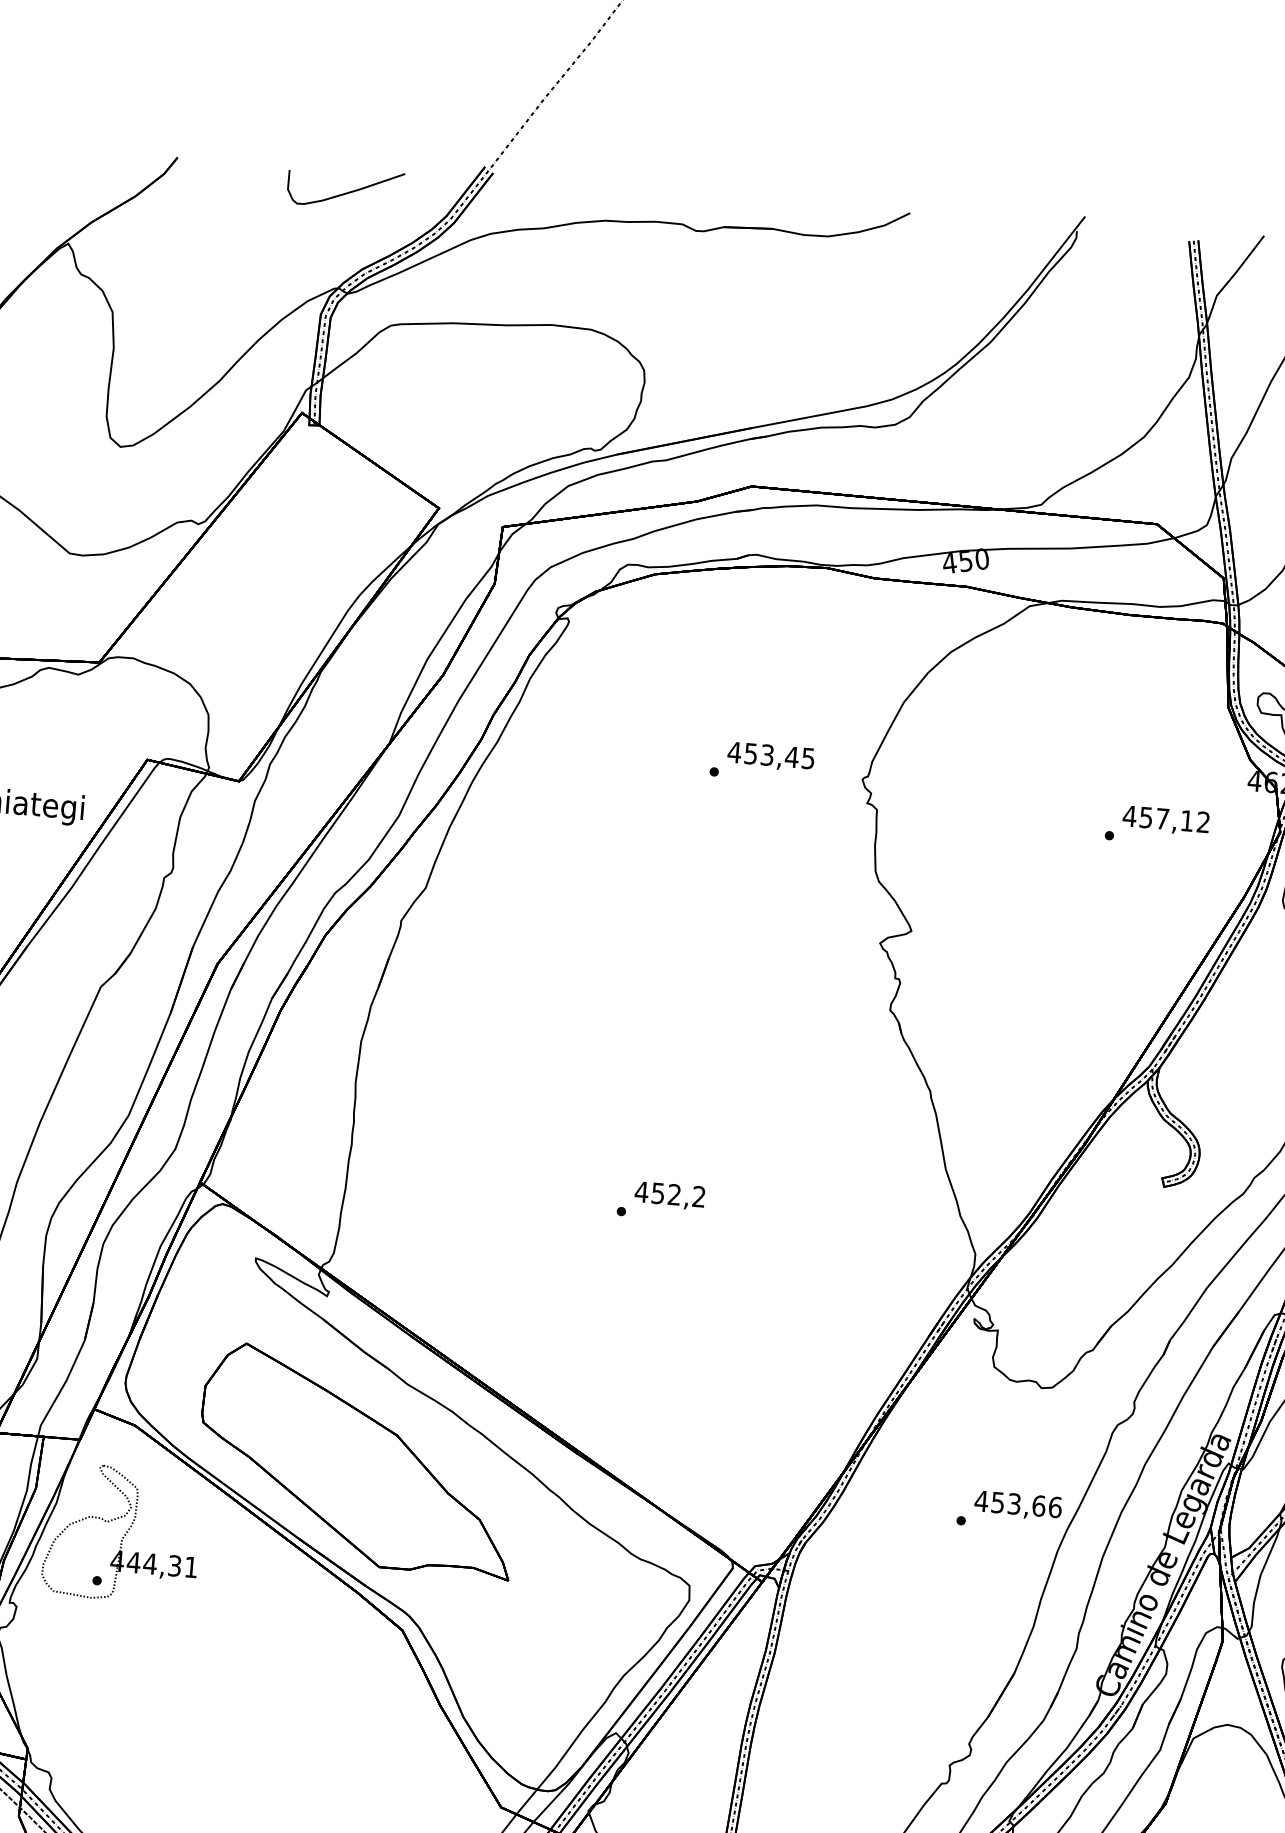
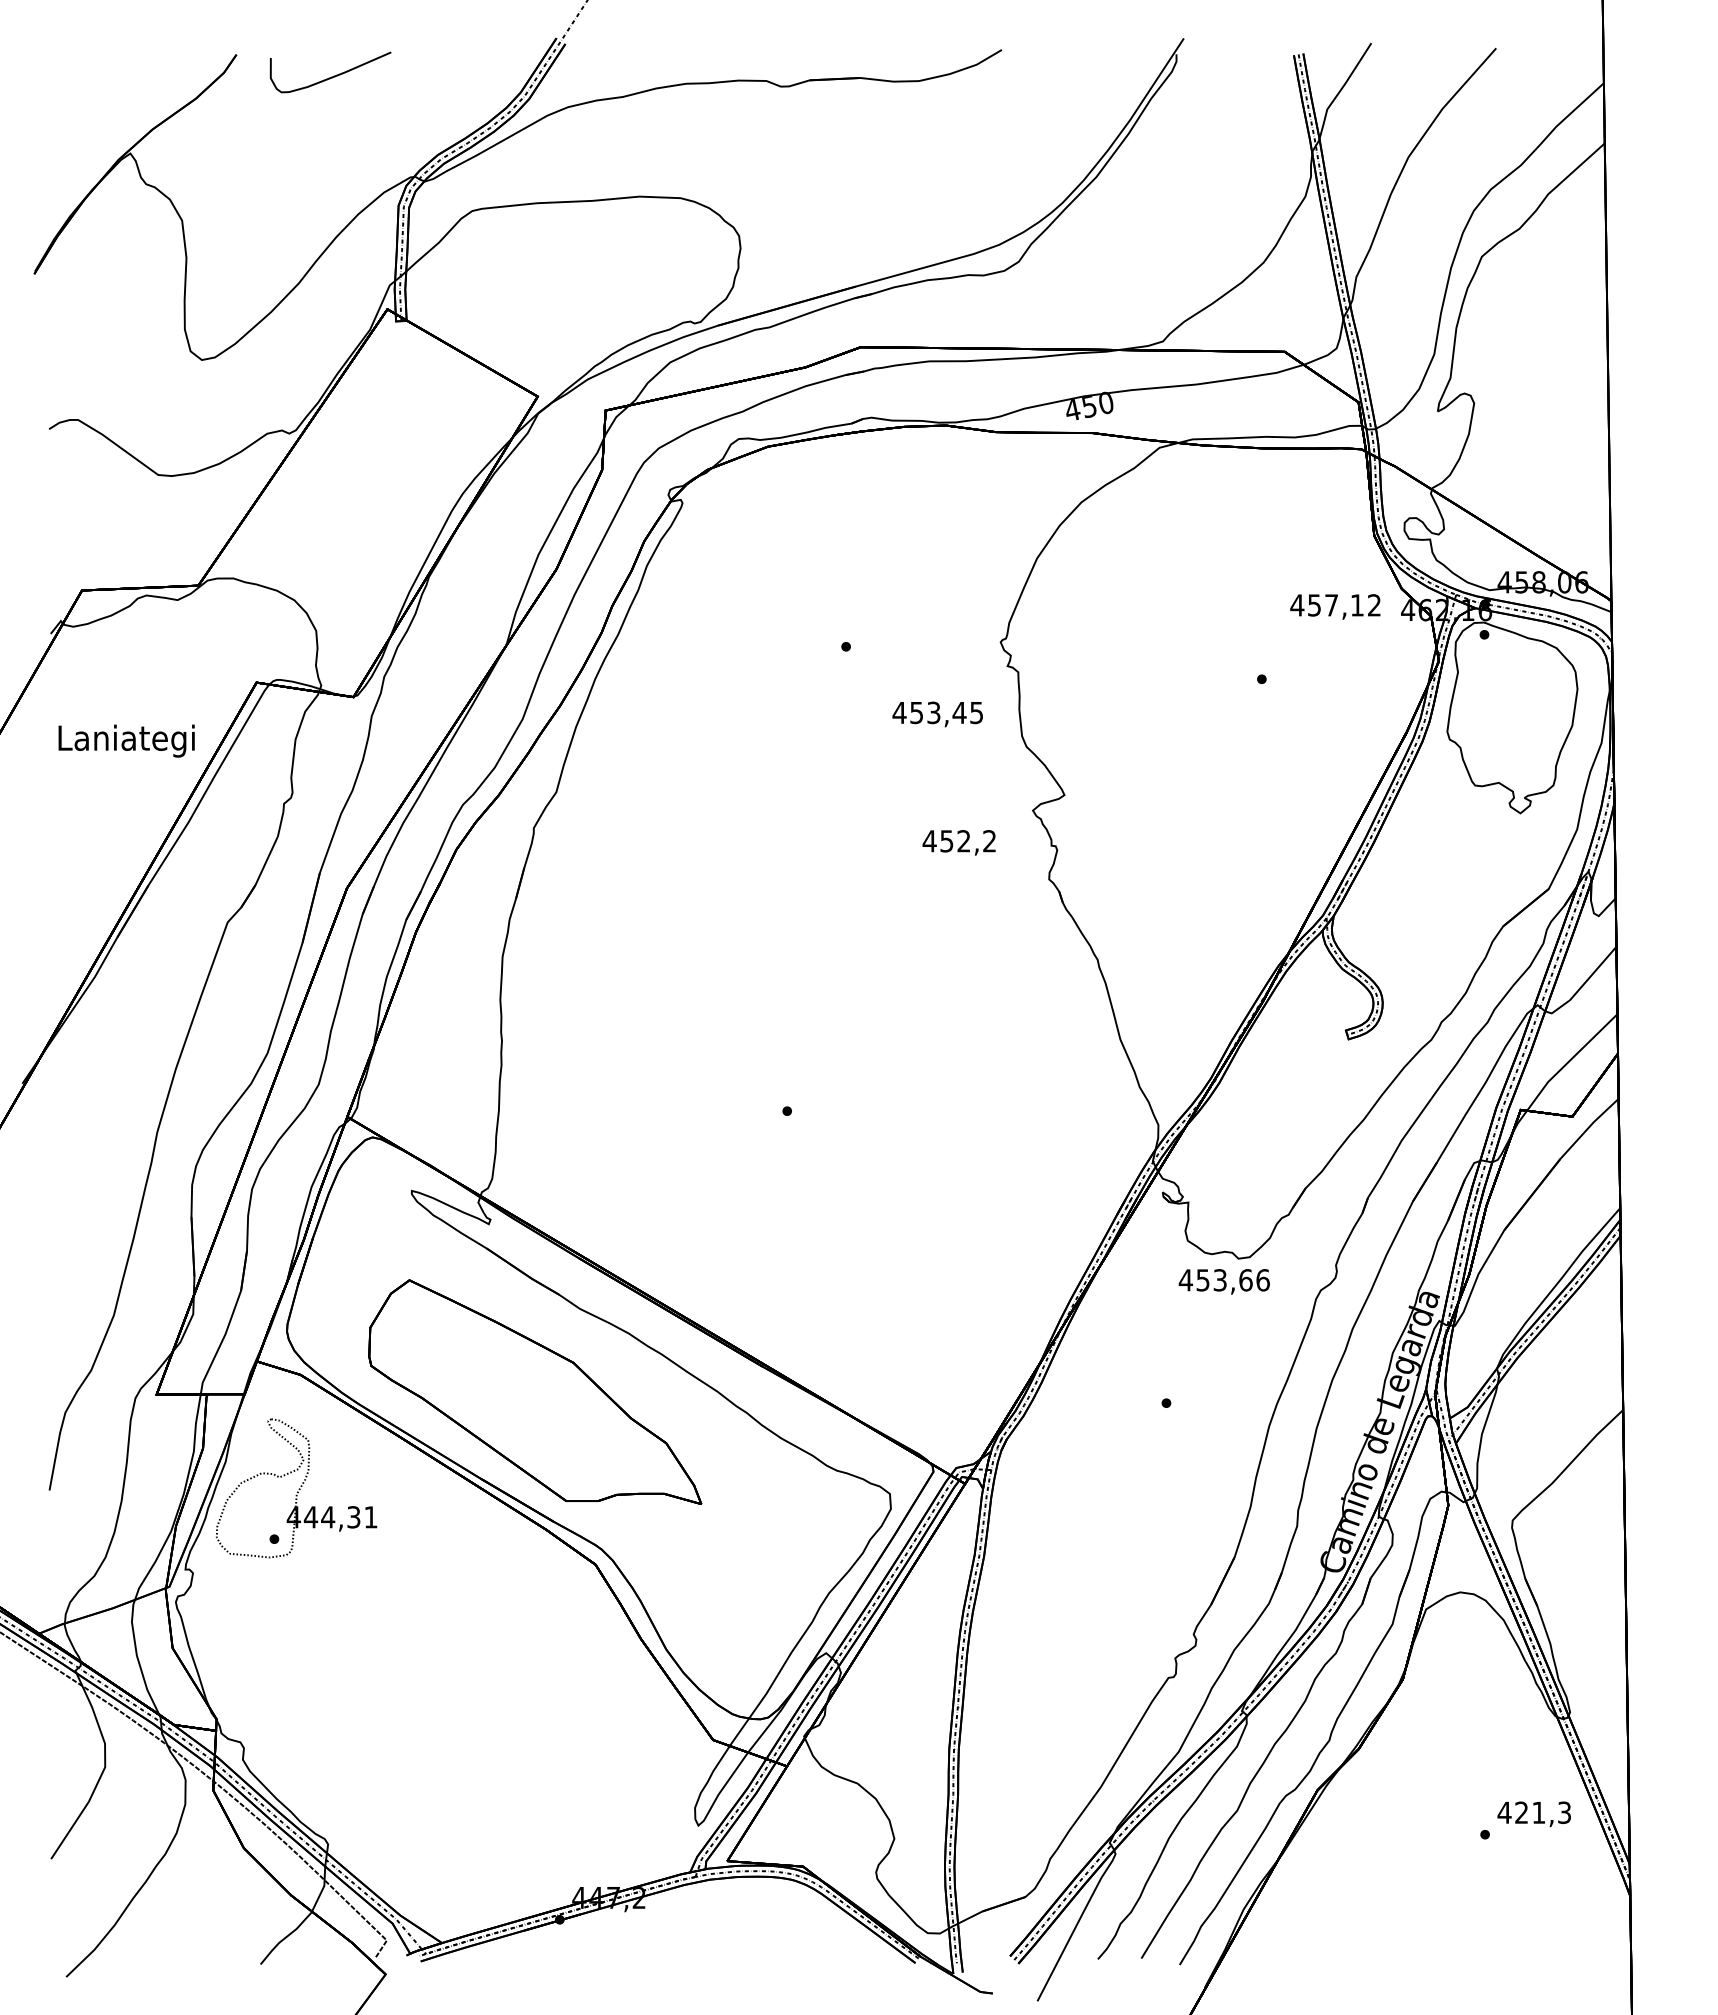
curve: (346, 192) -> (331, 76), moved
text: (770, 757) -> (937, 714), moved
text: (1166, 820) -> (1335, 606), moved
text: (669, 1195) -> (958, 842), moved
text: (1017, 1505) -> (1223, 1281), moved

